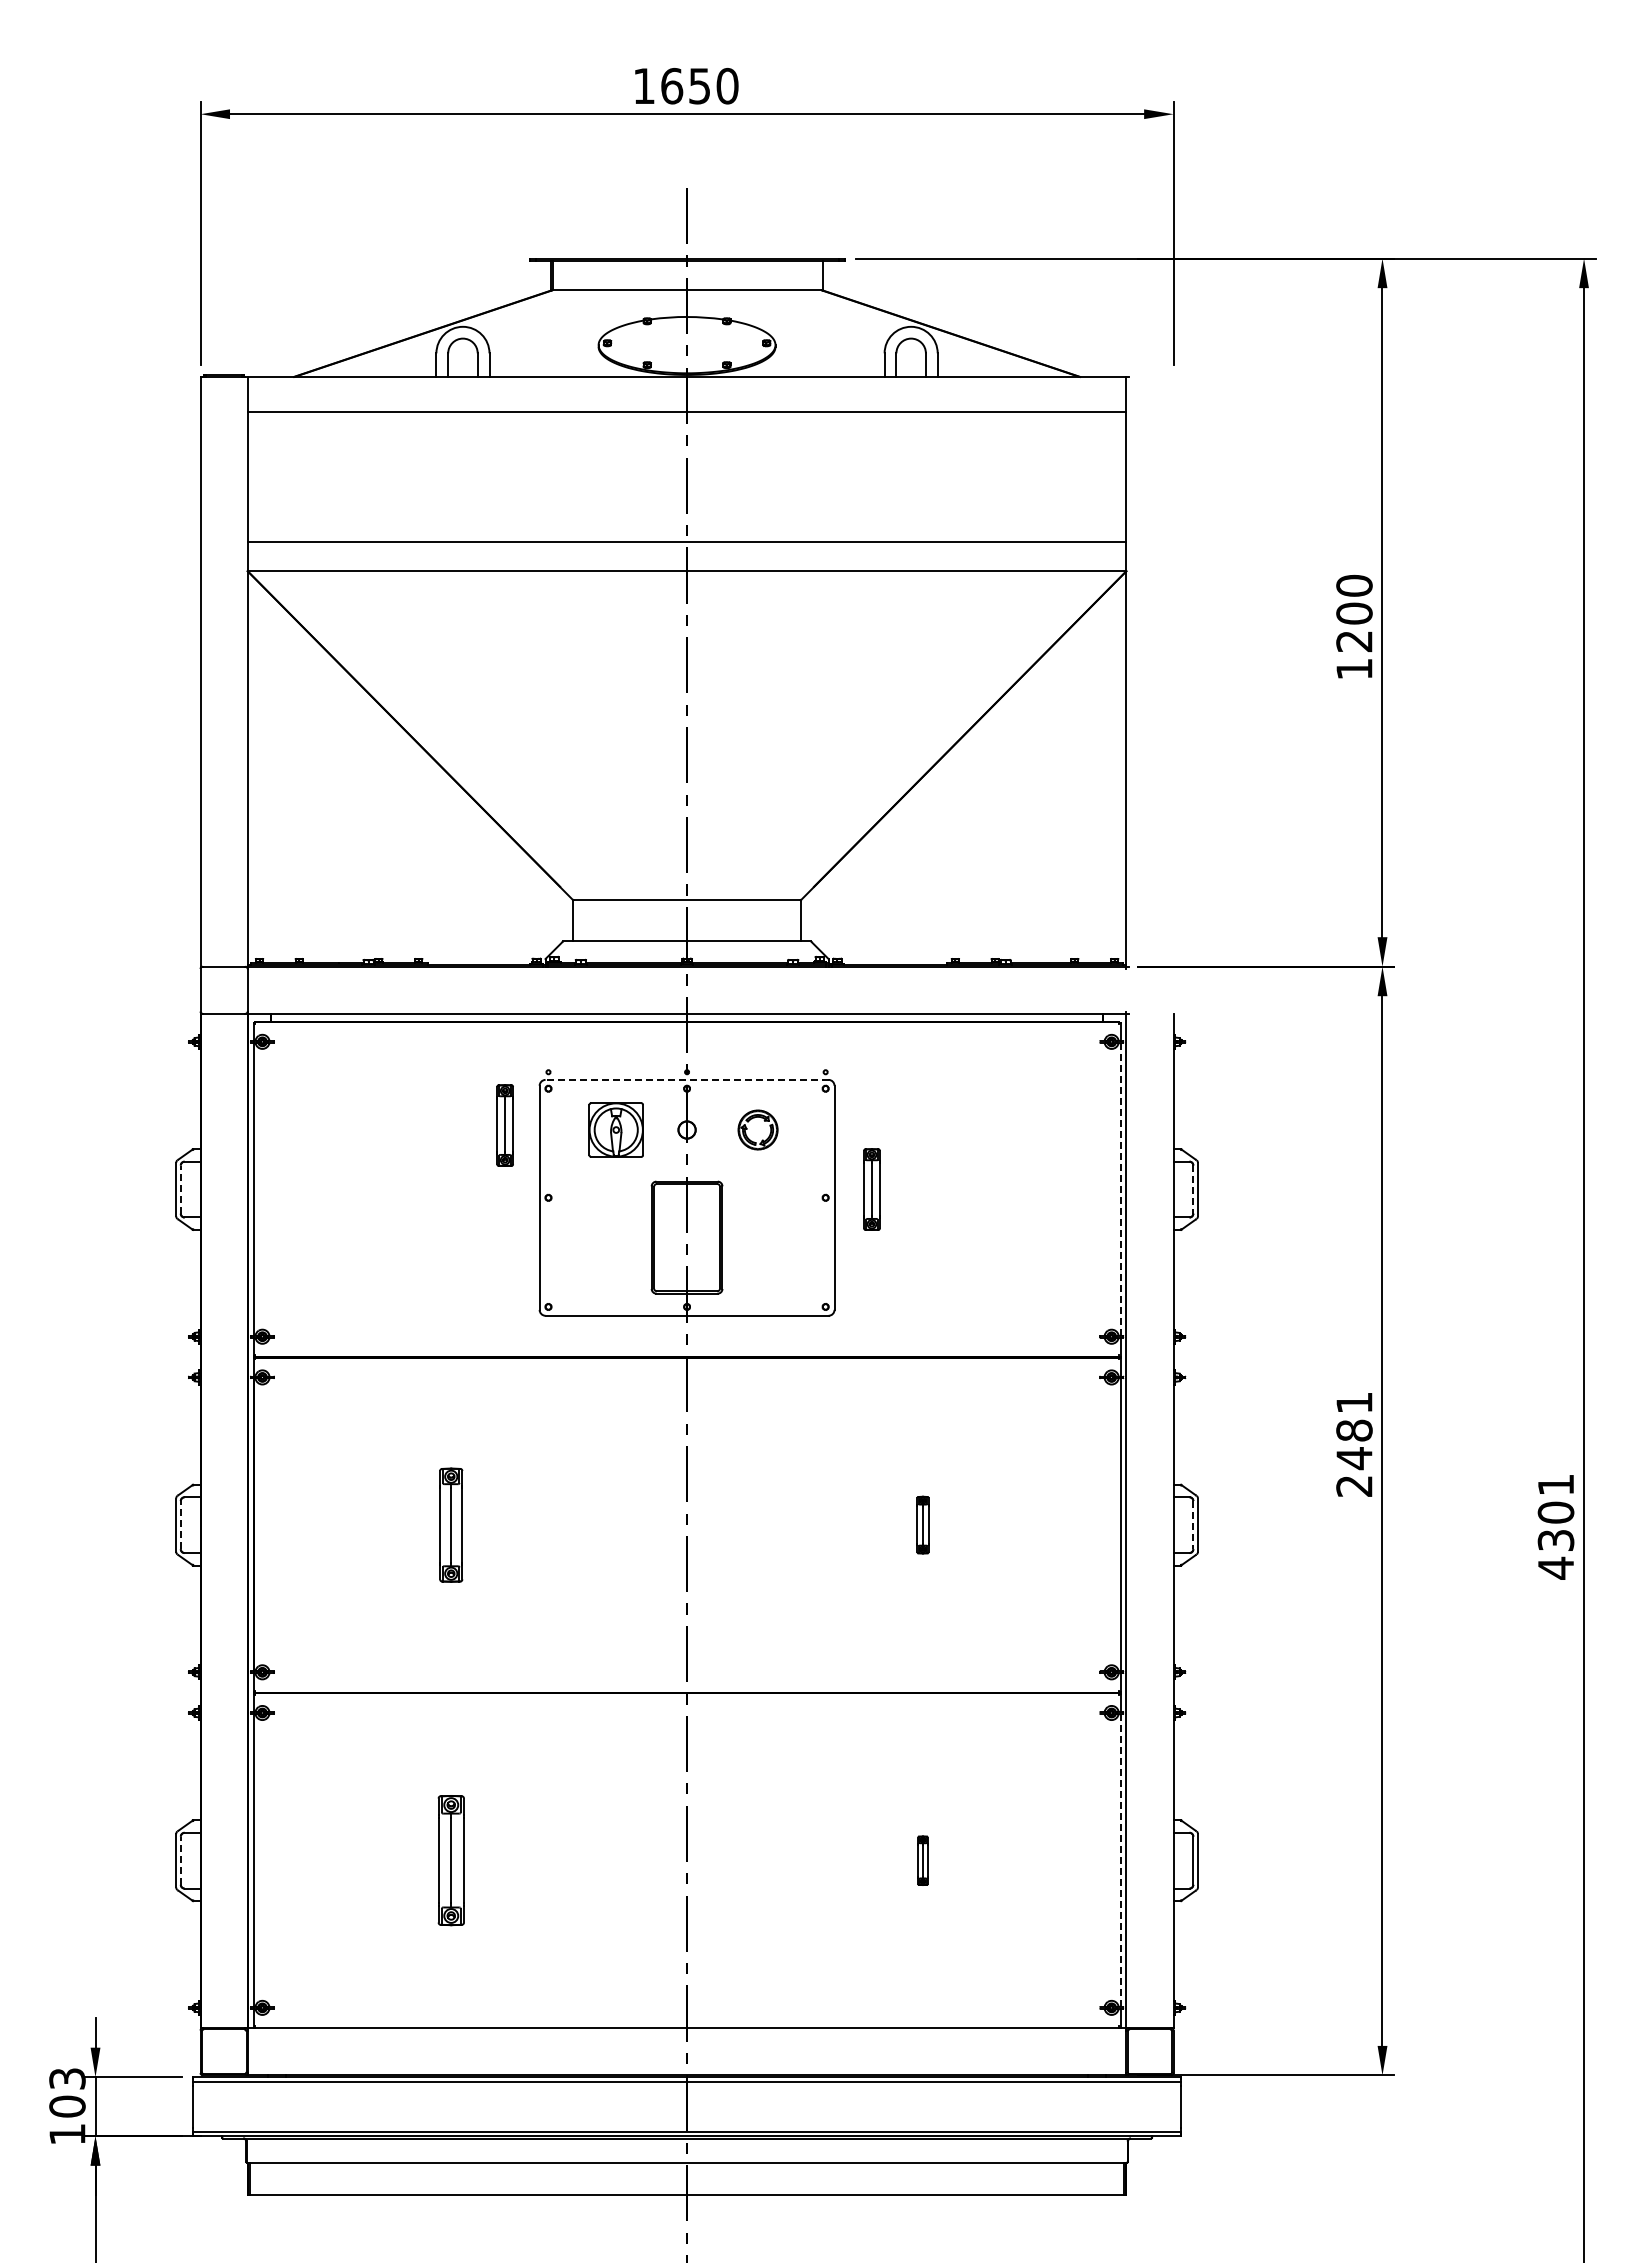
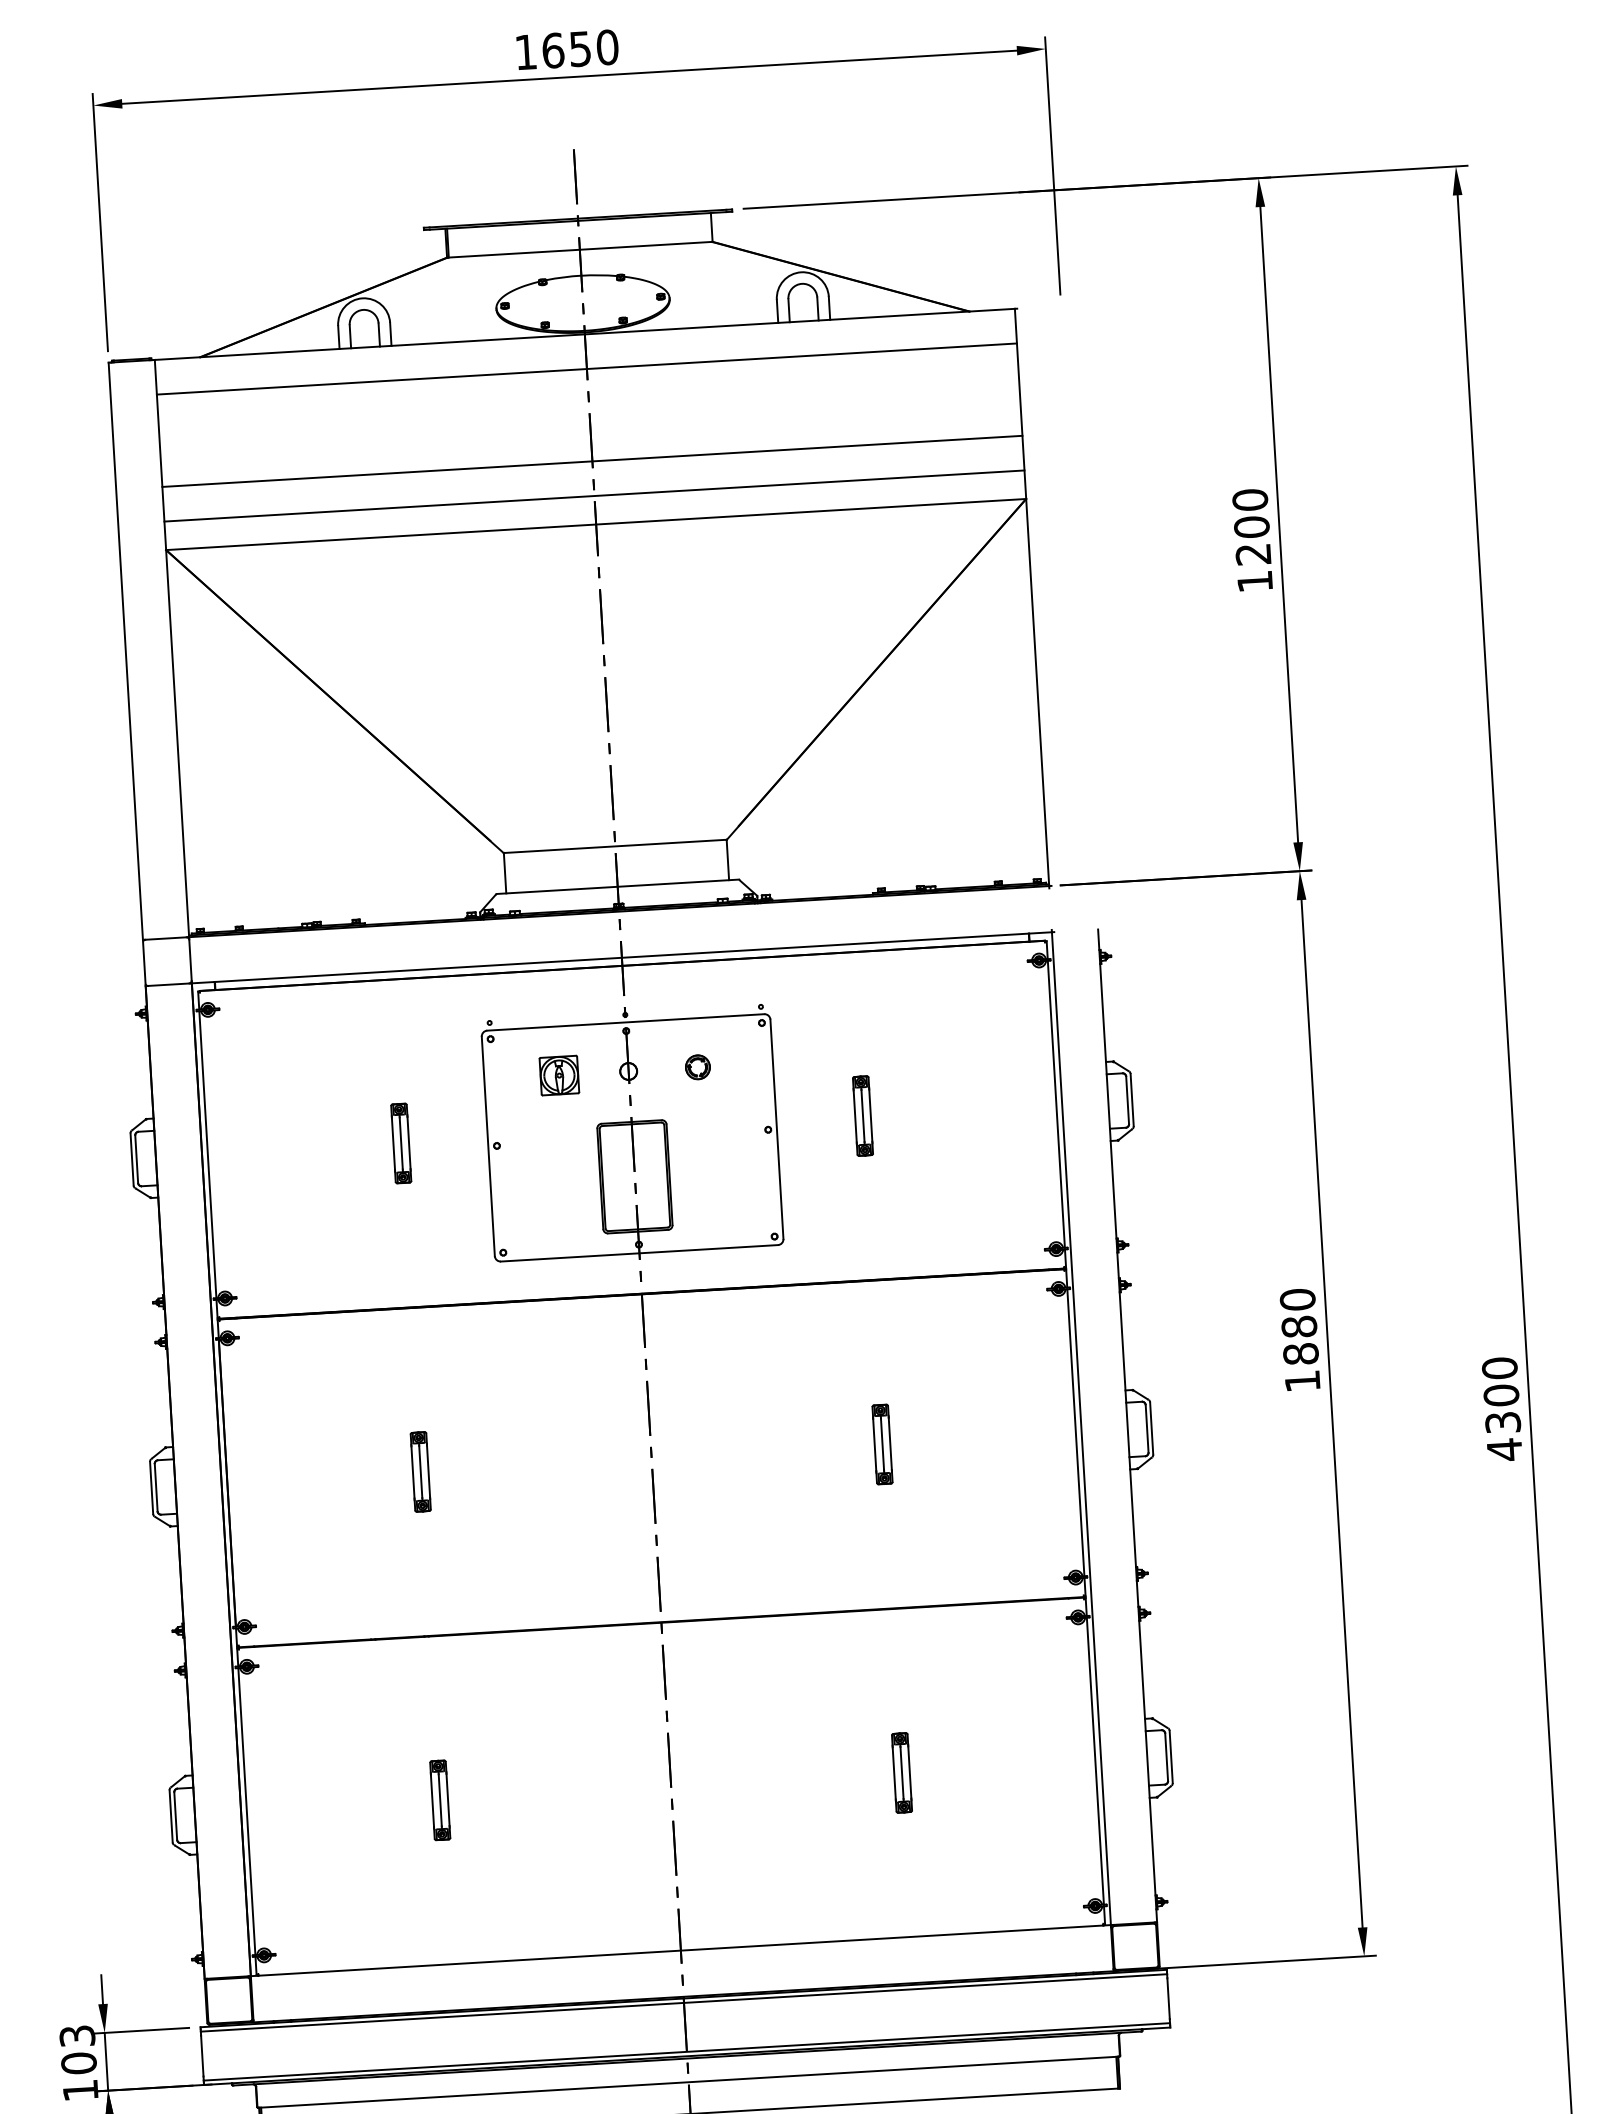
line: (686, 506) -> (591, 461), added
line: (687, 1079) -> (626, 1022), dashed -> solid
part: (504, 1125) -> (400, 1143), moved
part: (616, 1129) -> (559, 1075), size x0.71
part: (757, 1129) -> (697, 1066), size x0.62
line: (180, 1189) -> (136, 1159), dashed -> solid
part: (871, 1189) -> (862, 1116), moved
line: (1120, 1189) -> (1056, 1104), dashed -> solid
line: (1193, 1190) -> (1127, 1101), dashed -> solid
text: (1354, 1444) -> (1300, 1340), 2481 -> 1880
text: (1555, 1484) -> (1499, 1367), 4301 -> 4300
line: (180, 1524) -> (155, 1487), dashed -> solid
part: (450, 1524) -> (420, 1471), size x0.71
part: (922, 1524) -> (882, 1443), size x1.43
line: (1193, 1525) -> (1147, 1429), dashed -> solid
line: (180, 1860) -> (175, 1815), dashed -> solid
part: (450, 1860) -> (439, 1800), size x0.62
part: (922, 1860) -> (901, 1772), size x1.67
line: (1120, 1860) -> (1095, 1761), dashed -> solid

